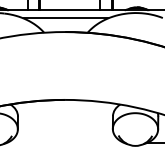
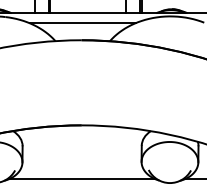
line: (65, 142) -> (82, 178), added

